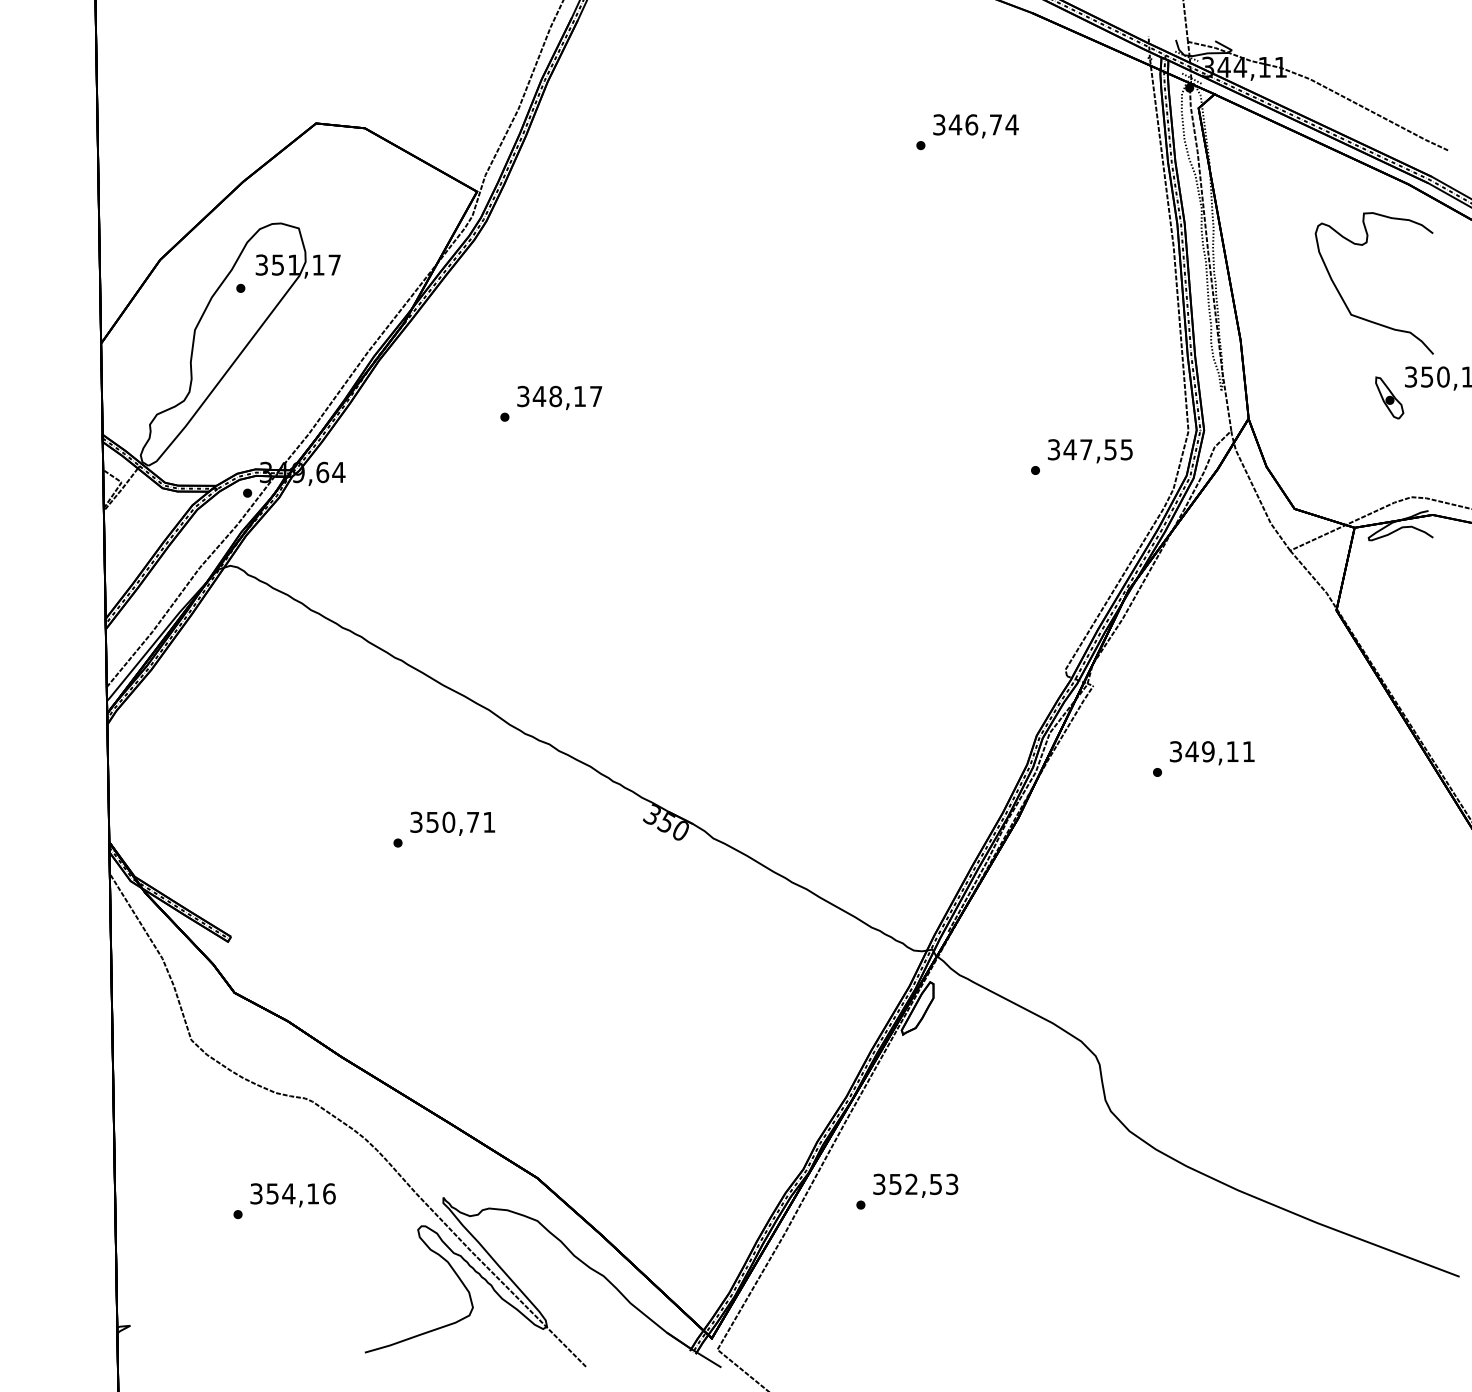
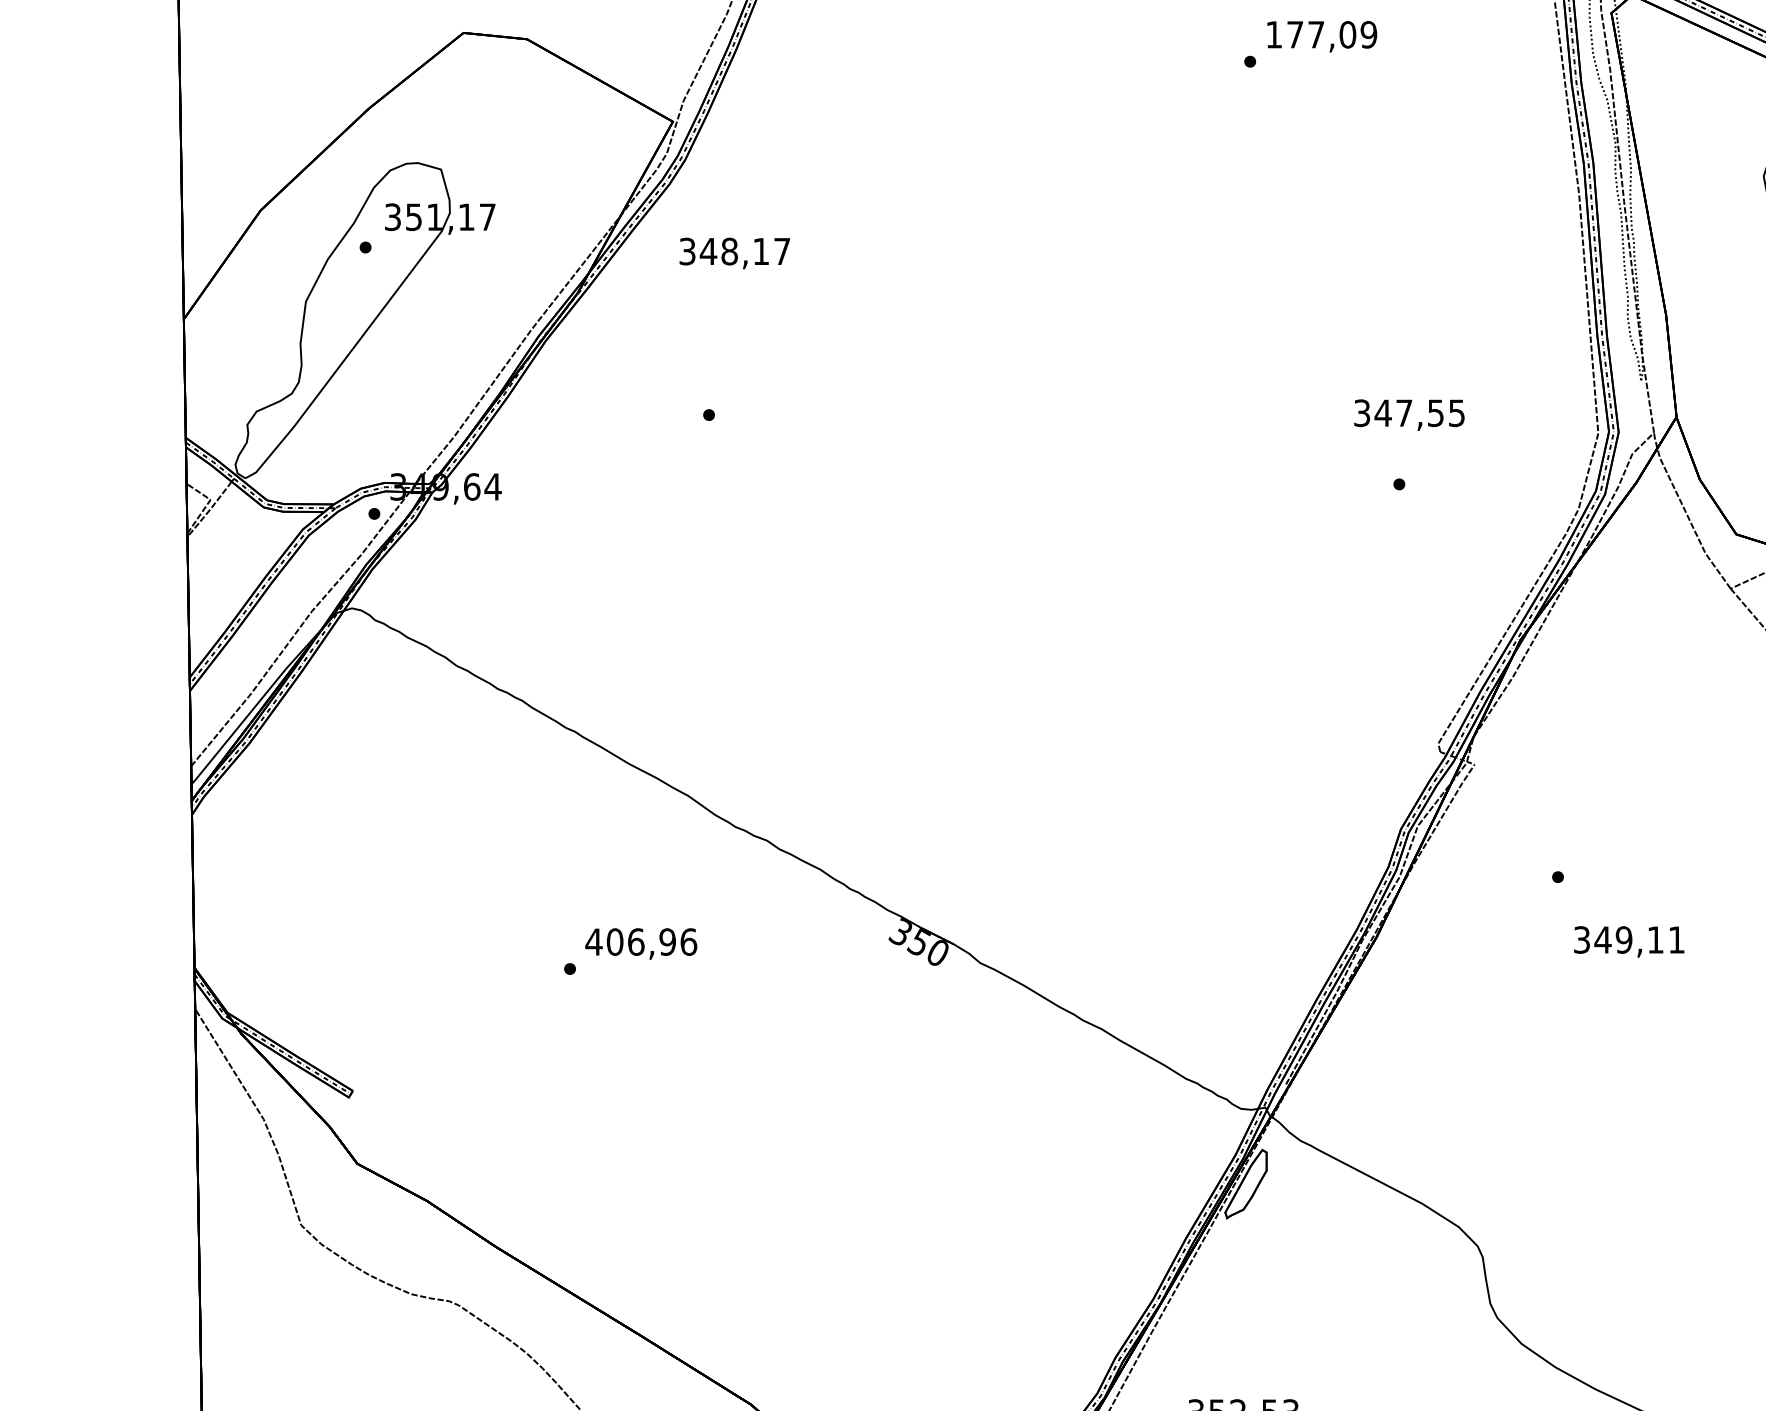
text: (975, 124) -> (1321, 34), 346,74 -> 177,09
text: (559, 397) -> (734, 252), moved
text: (1090, 451) -> (1409, 415), moved
text: (1211, 753) -> (1628, 942), moved
text: (452, 821) -> (640, 940), 350,71 -> 406,96

